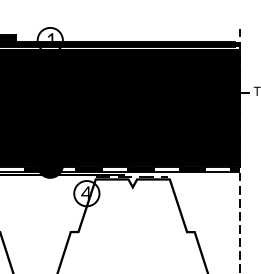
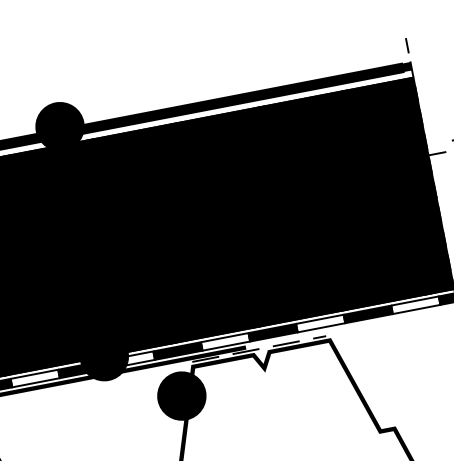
fill: (49, 40) -> (58, 126), added
fill: (86, 193) -> (181, 395), added

